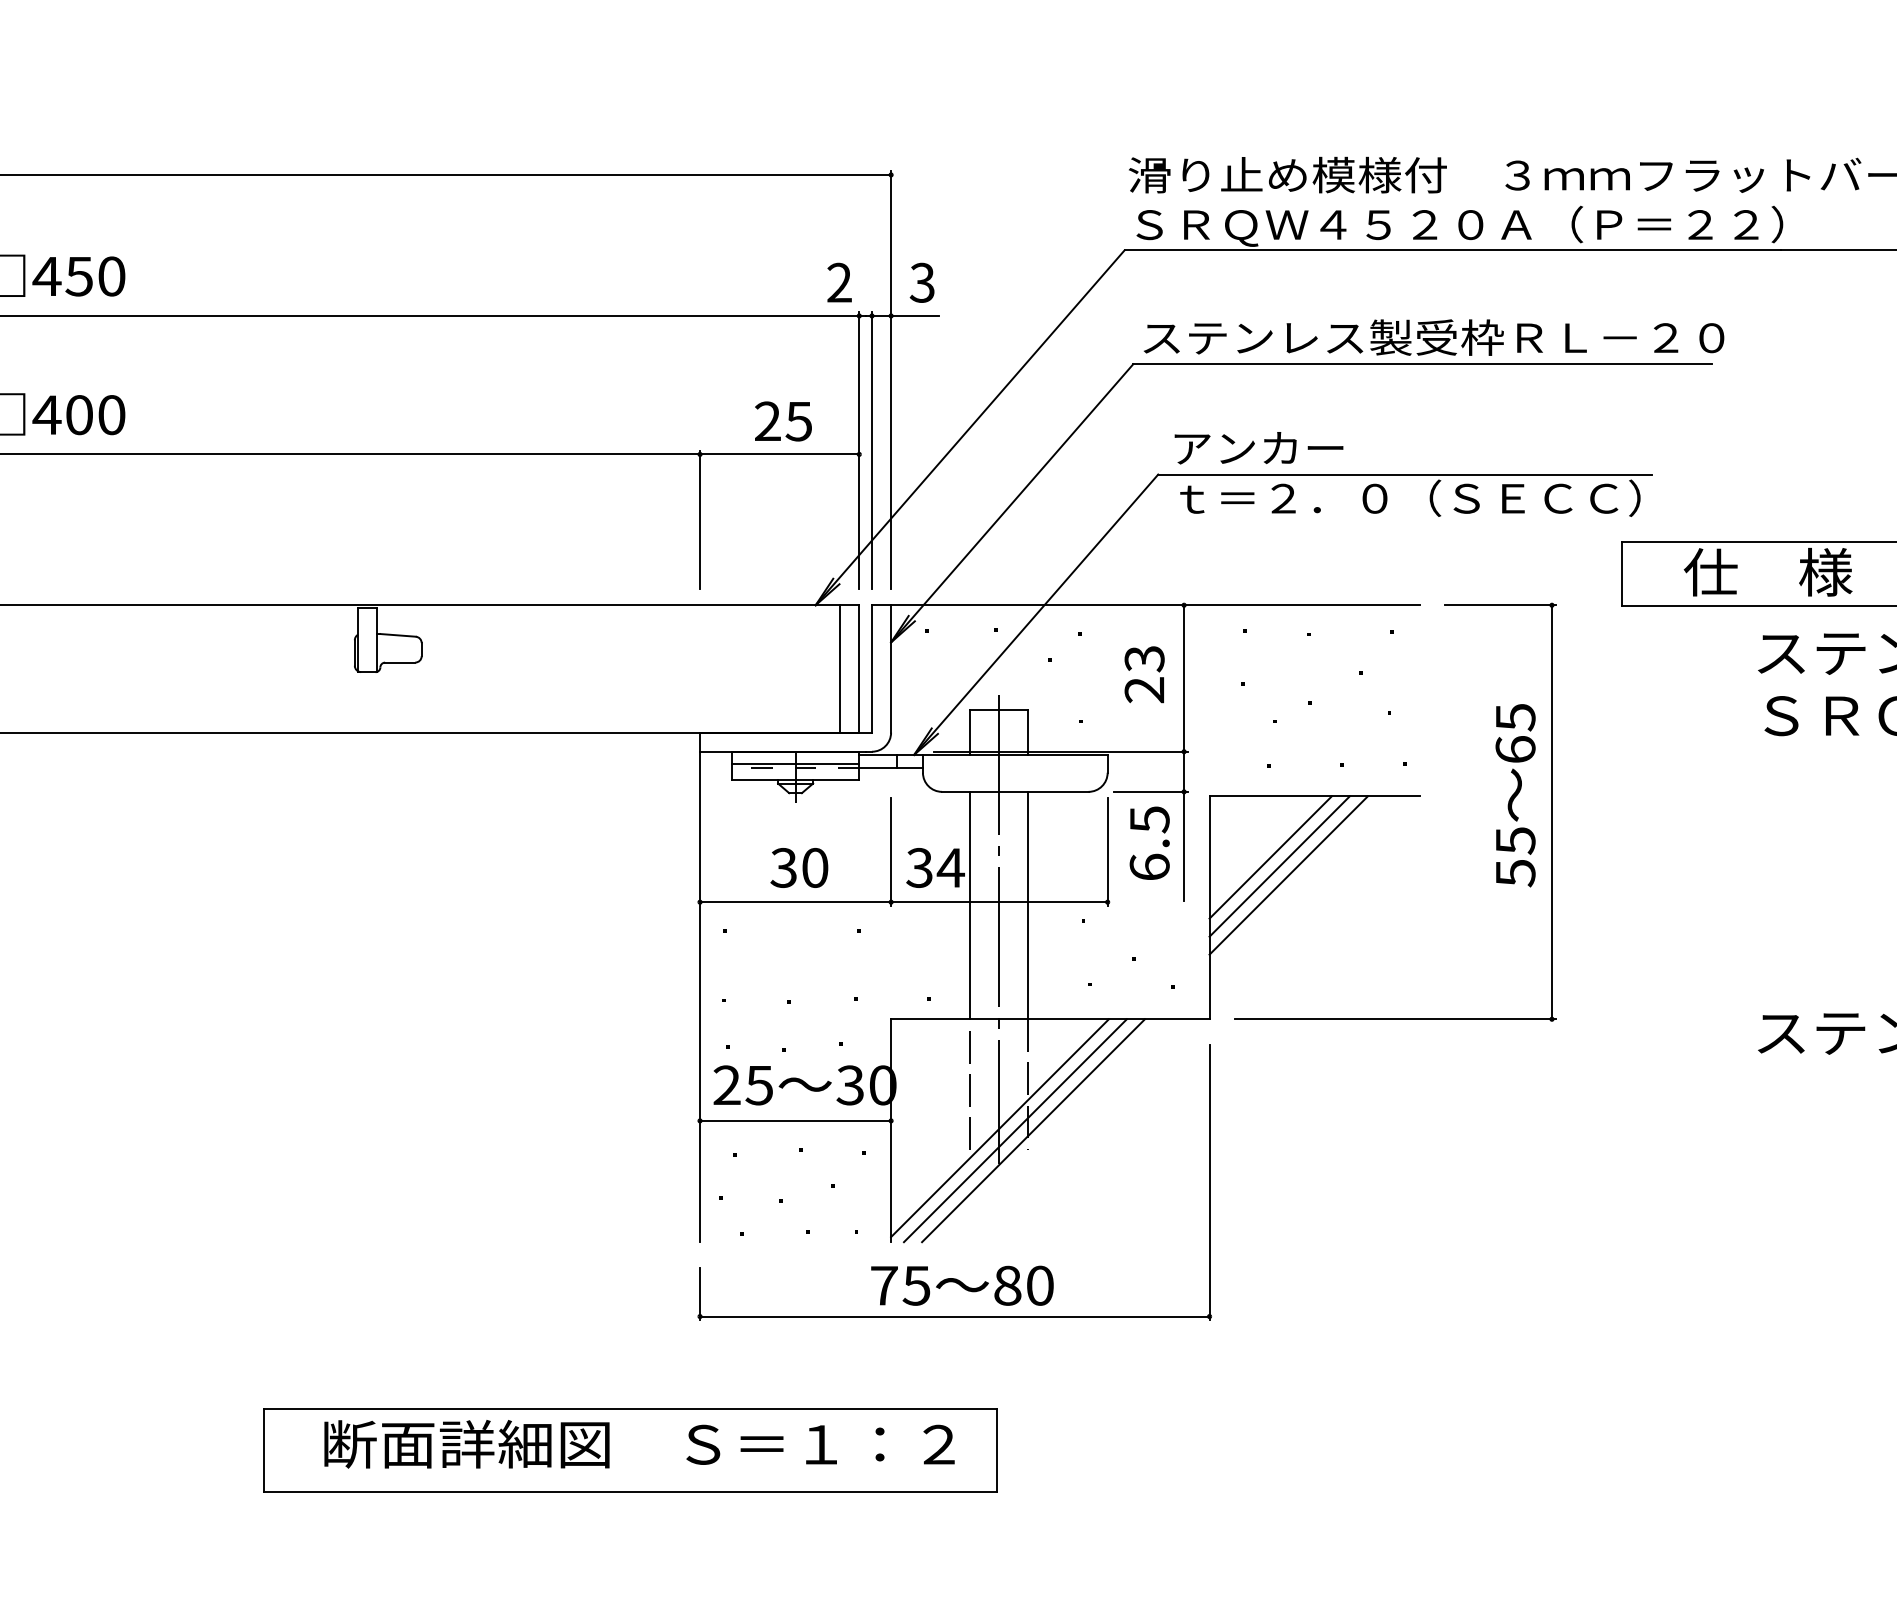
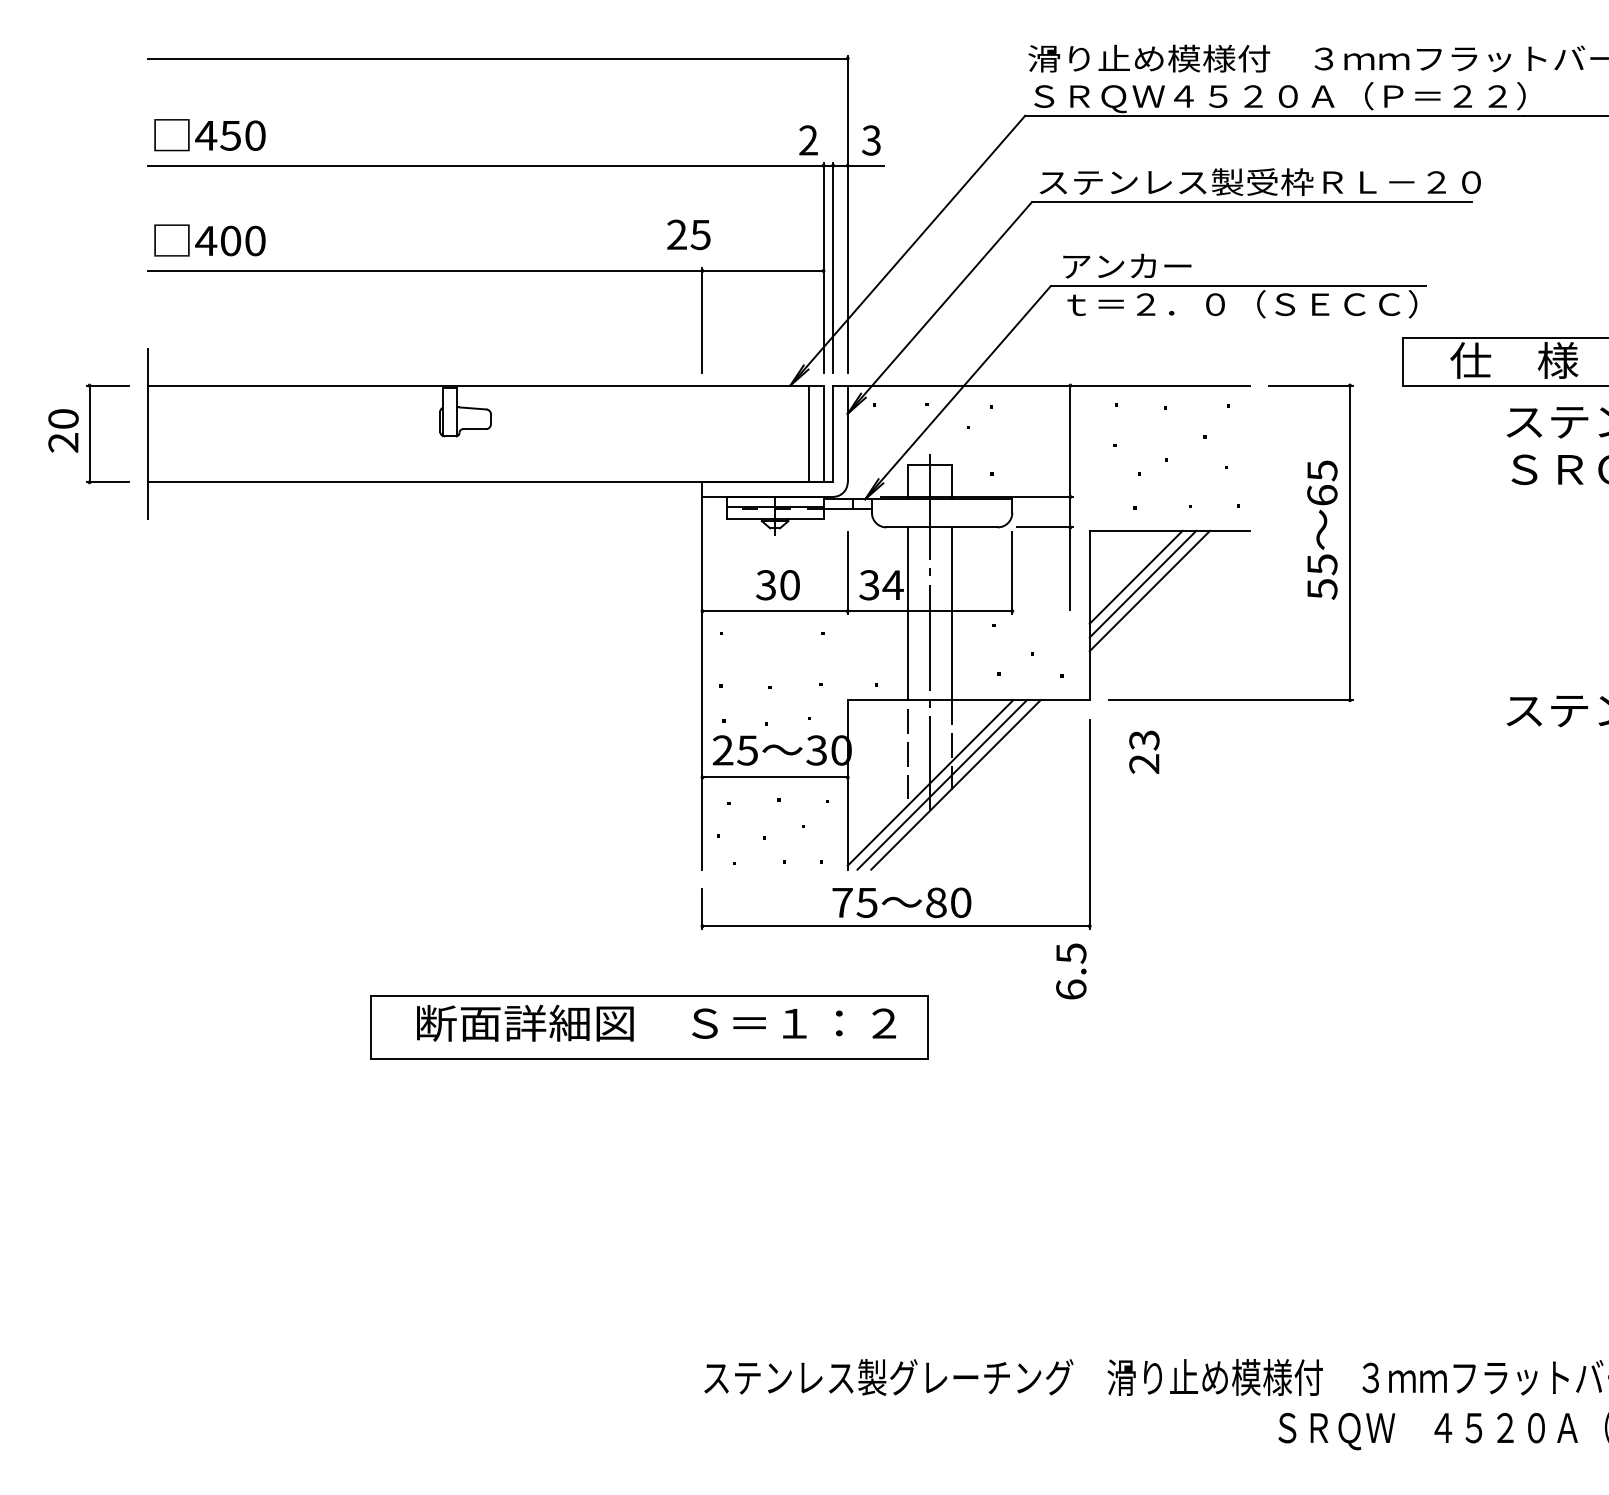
text: (782, 420) -> (688, 234), moved
text: (1144, 673) -> (1144, 751), moved
text: (1150, 843) -> (1071, 971), moved

